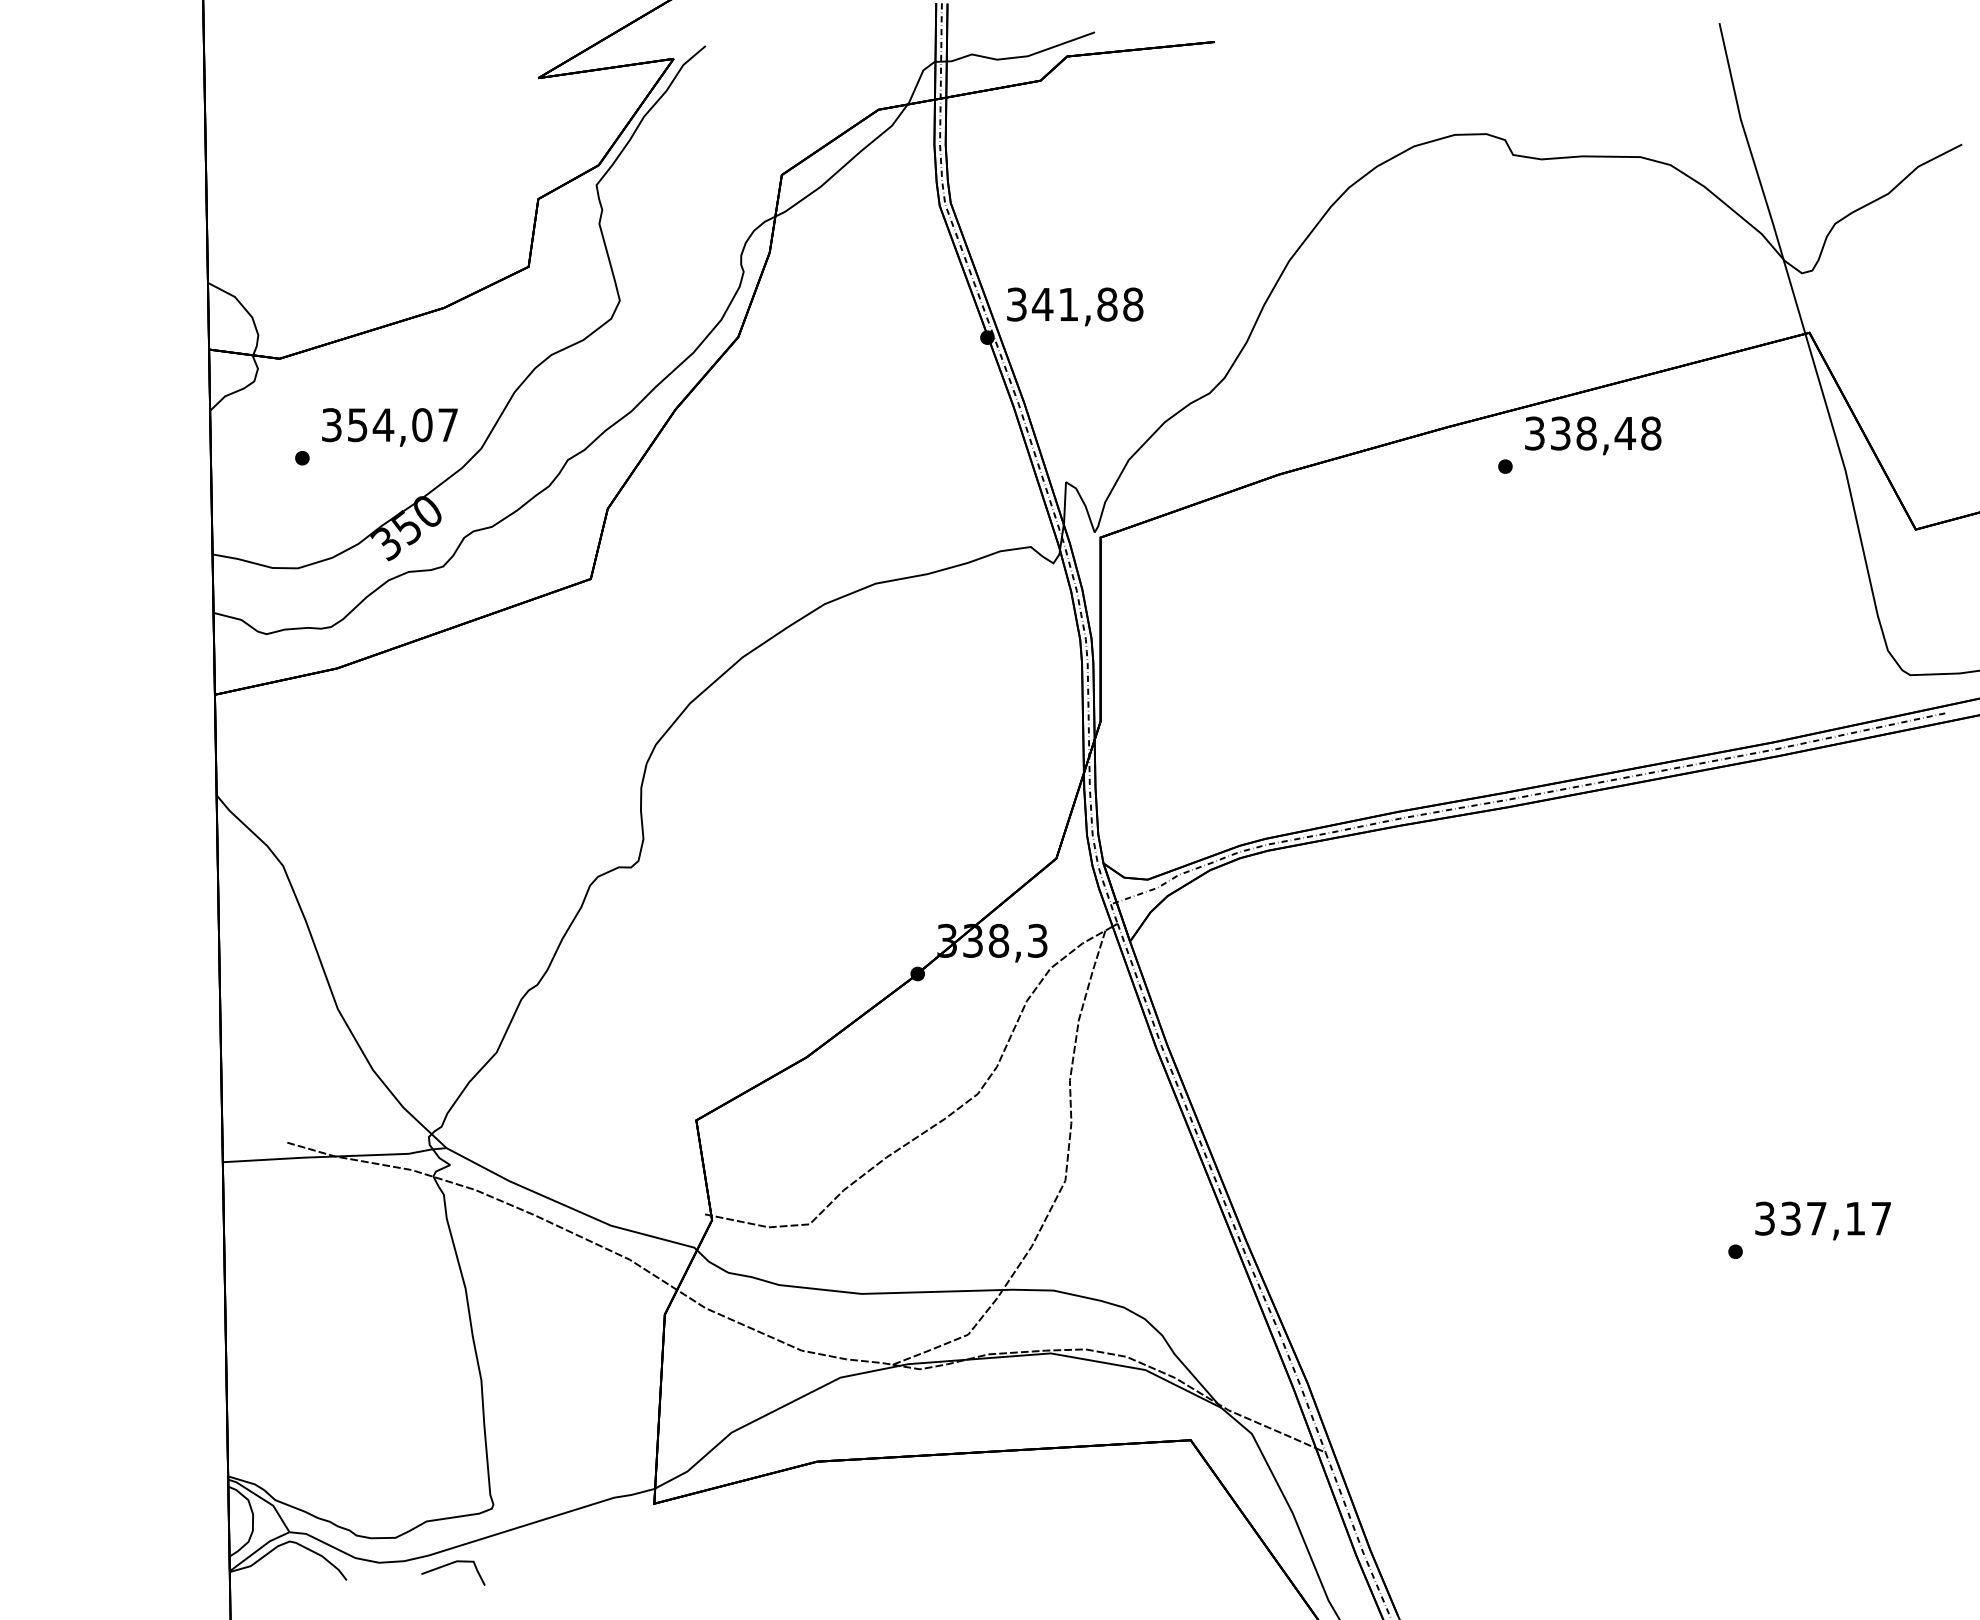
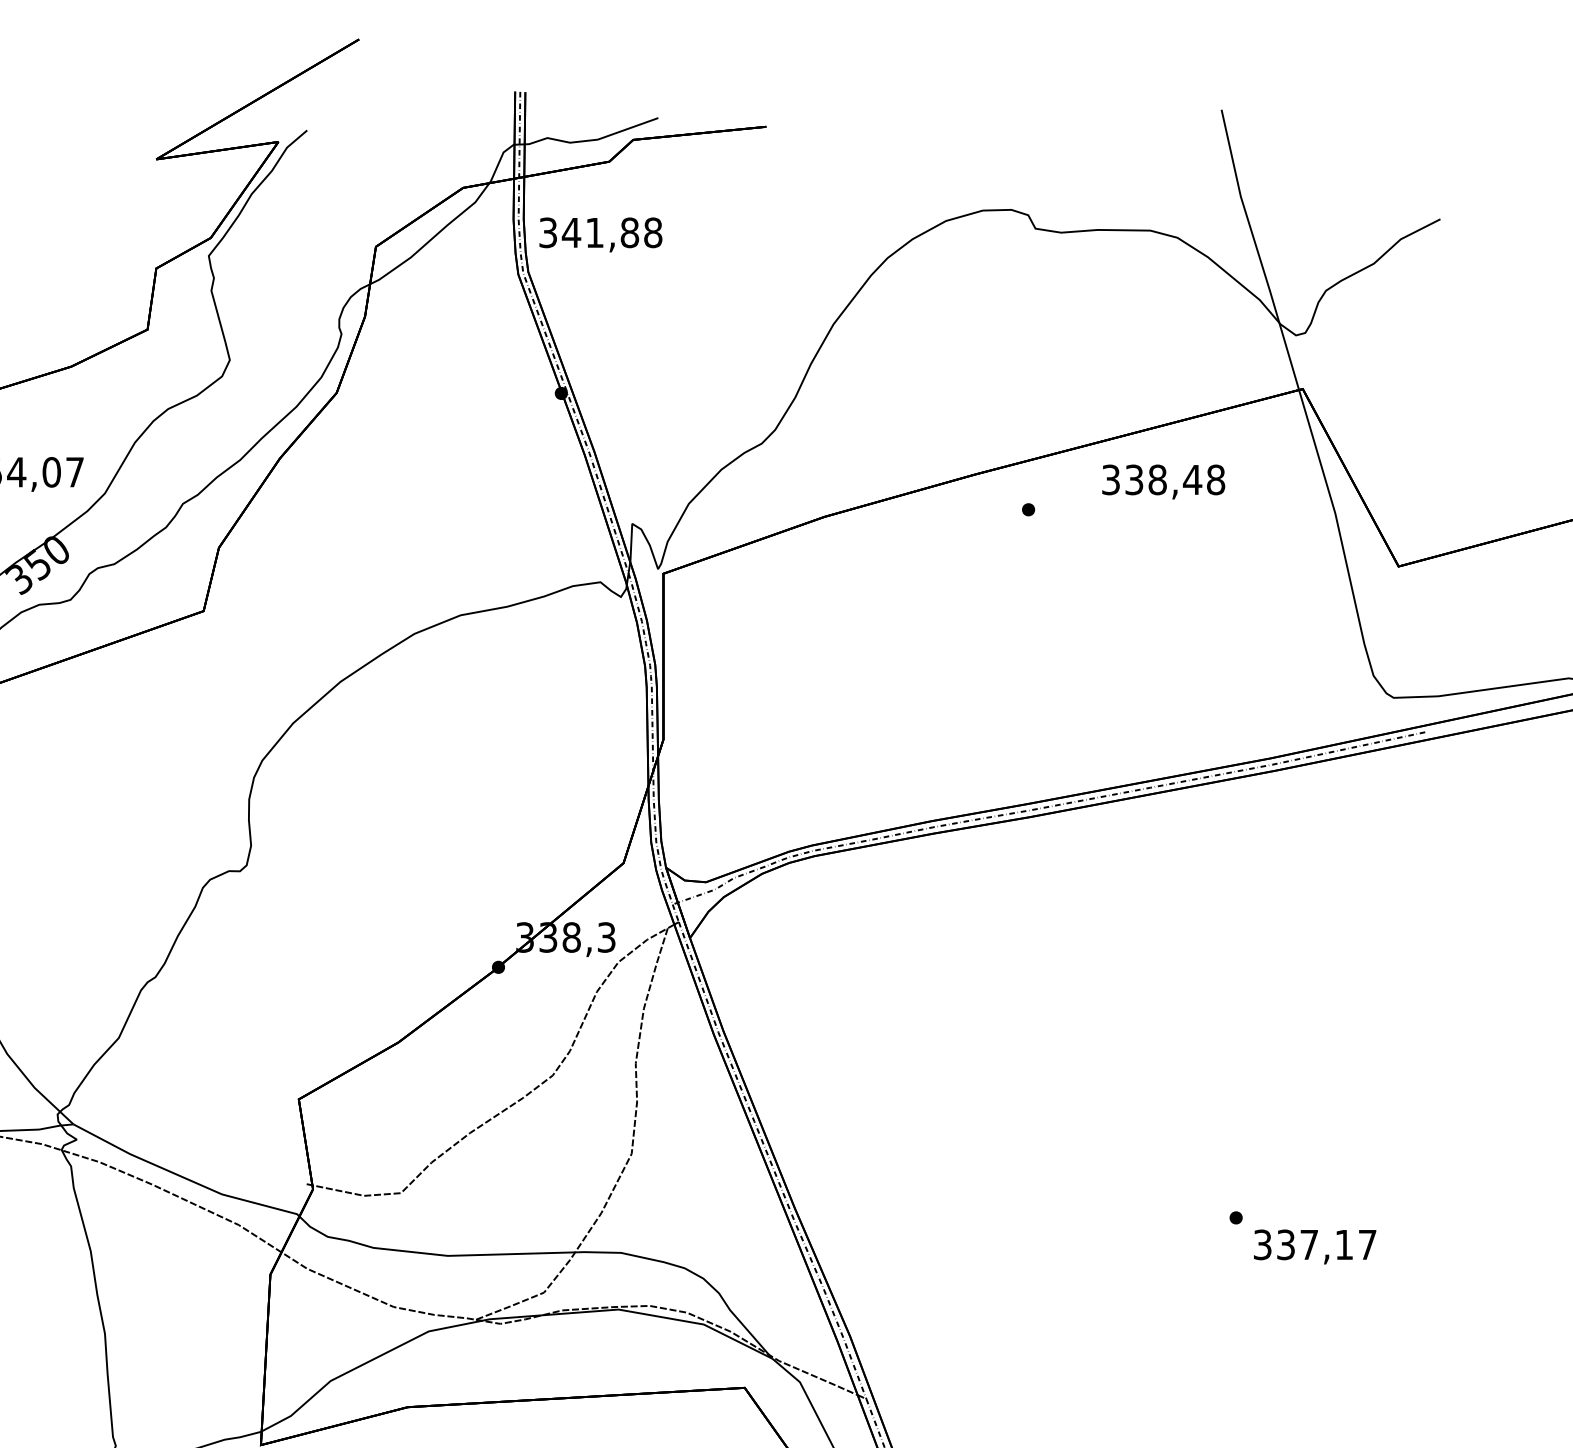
text: (1075, 306) -> (601, 234), moved
text: (1593, 435) -> (1163, 481), moved
text: (1822, 1220) -> (1314, 1246), moved

